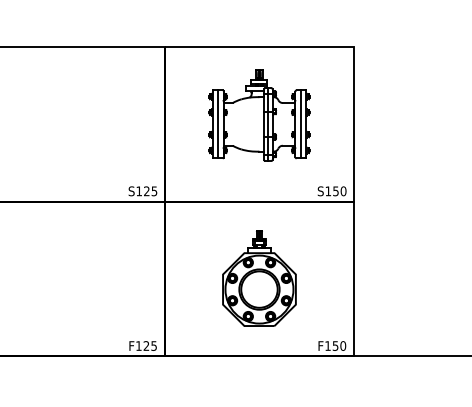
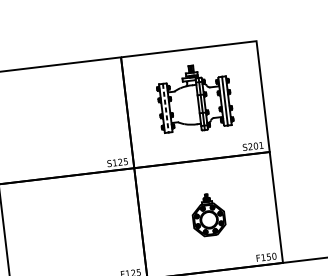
line: (218, 124) -> (166, 108), solid -> dashed
text: (335, 191) -> (255, 146), S150 -> S201
part: (259, 278) -> (208, 215), size x0.6

